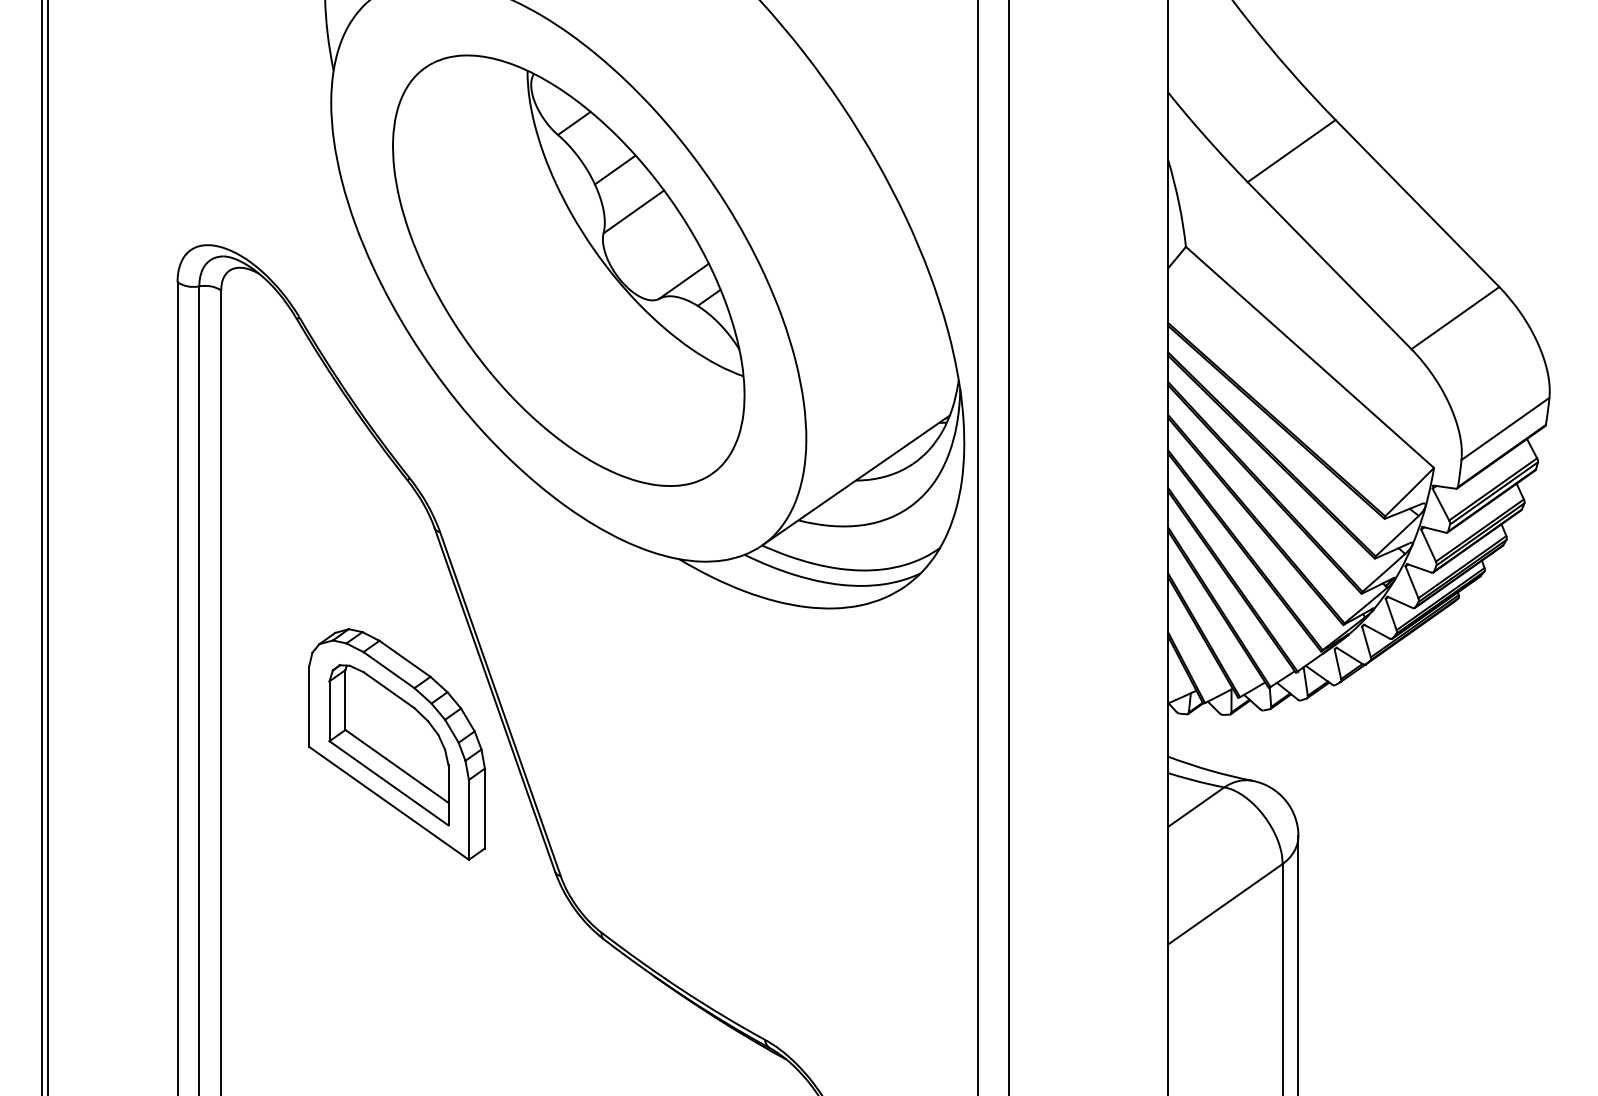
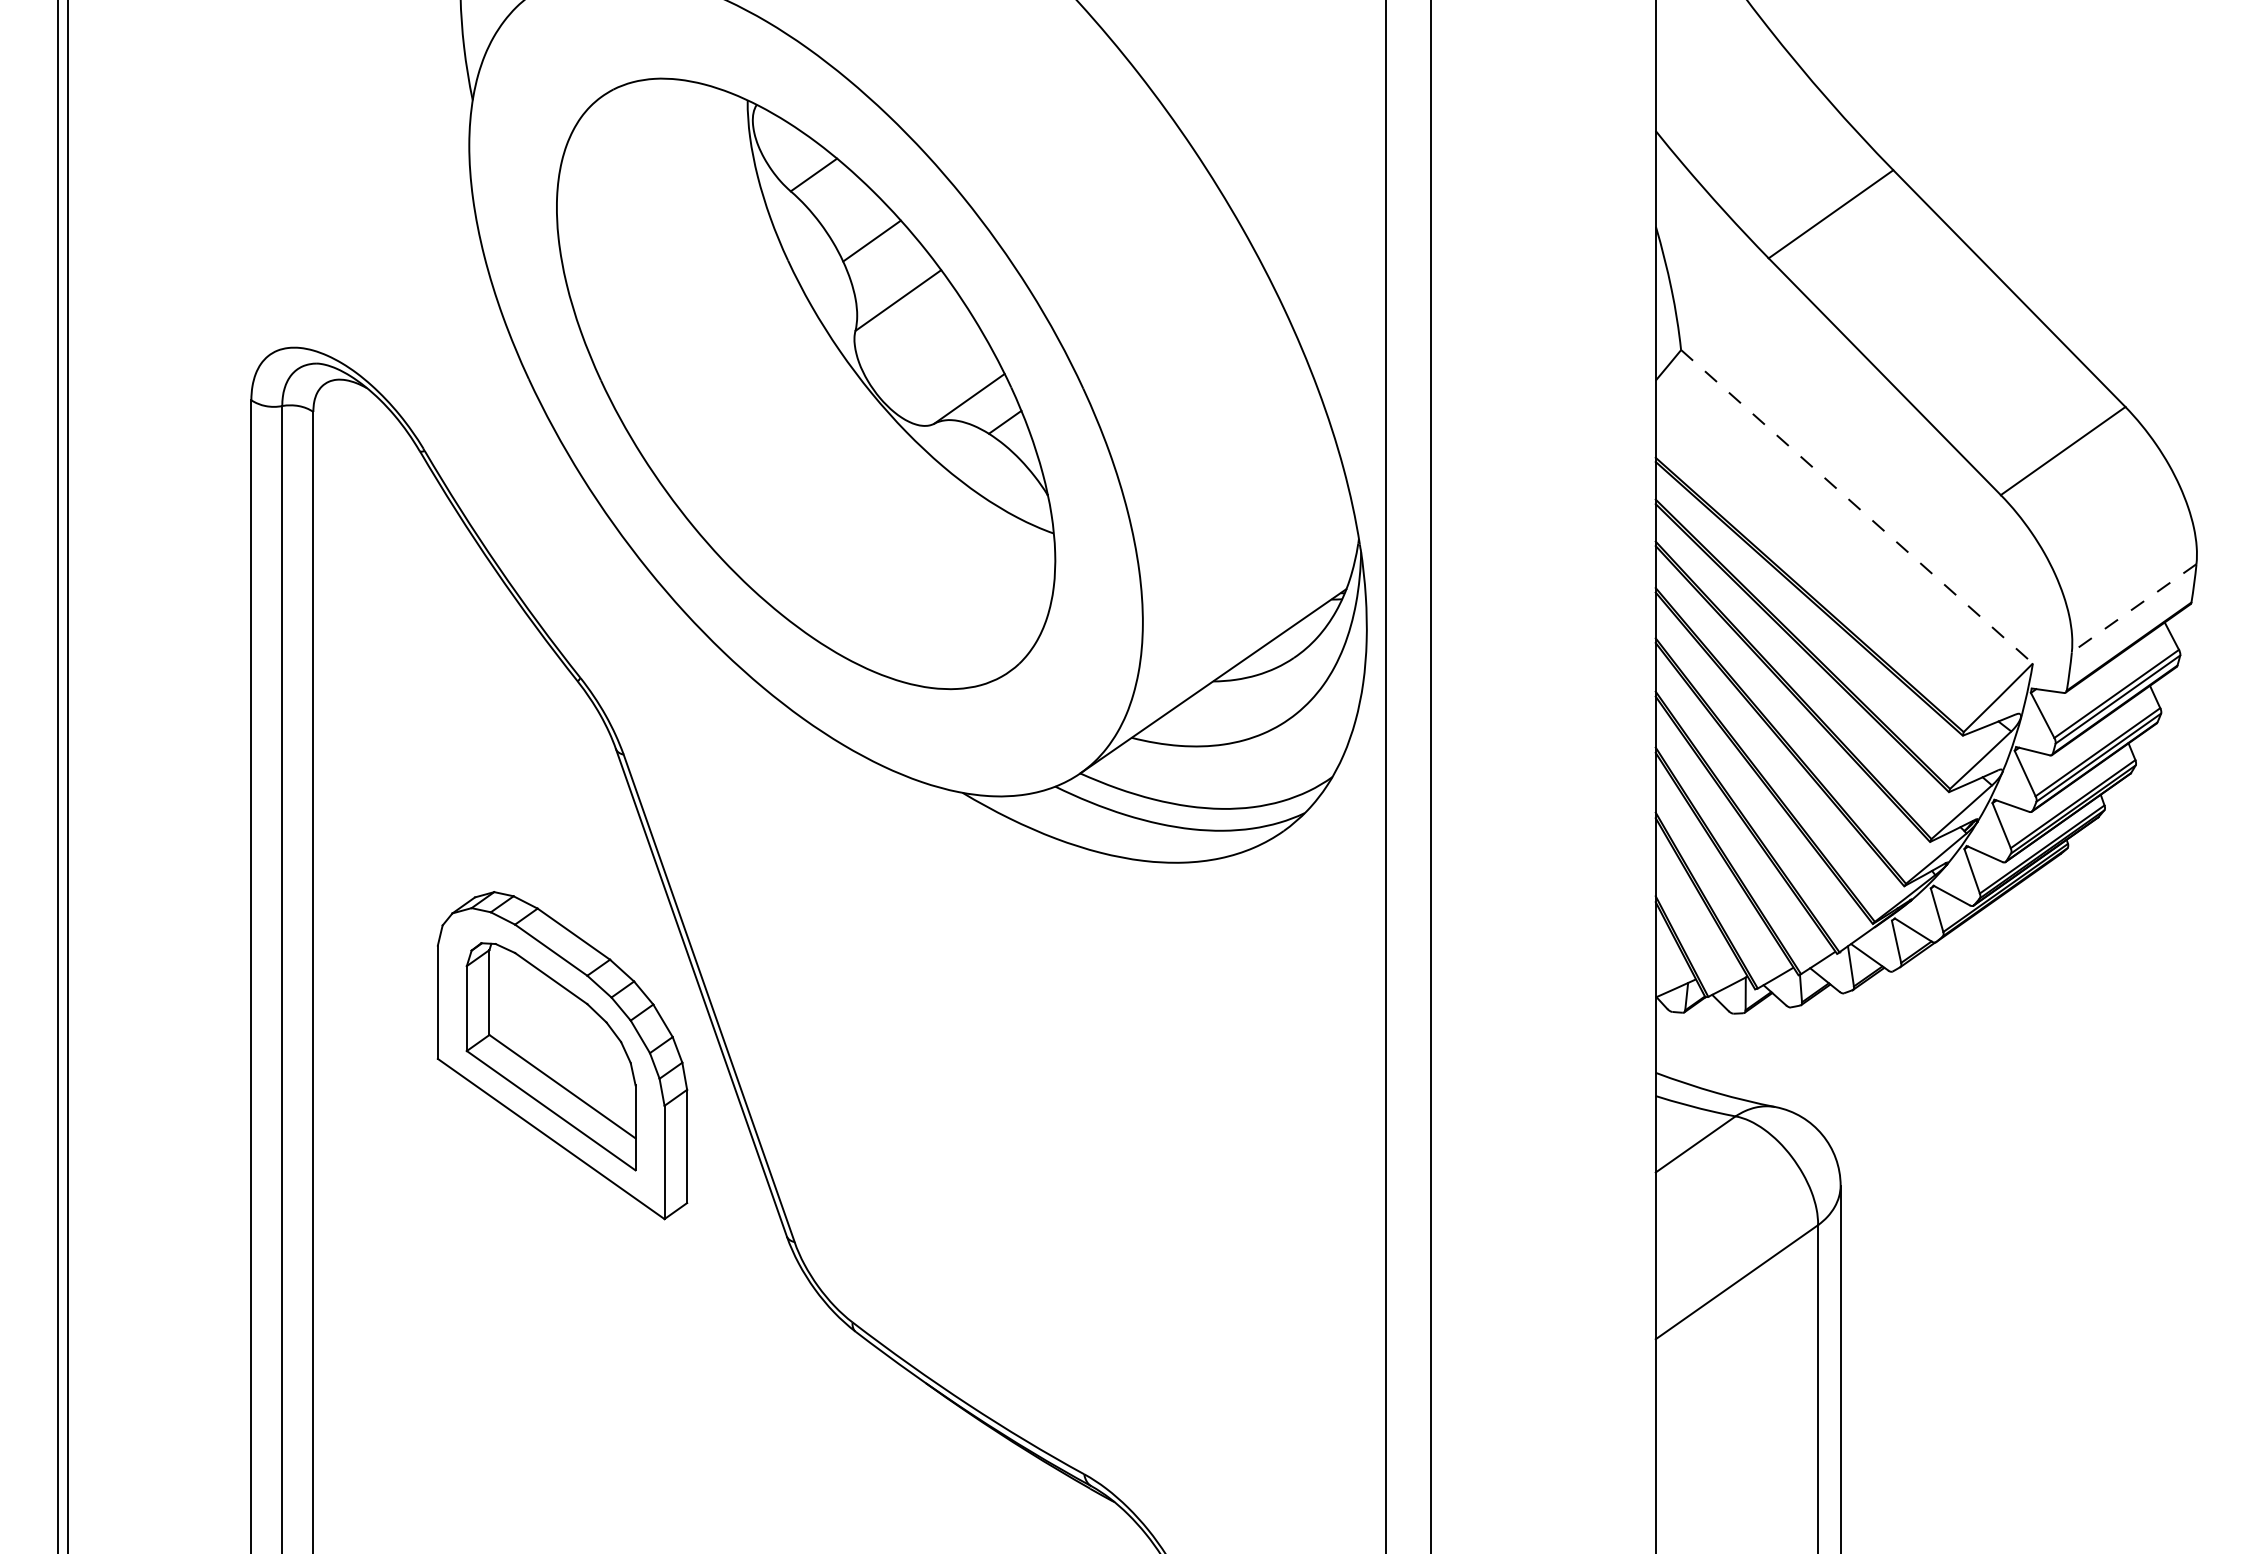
line: (1309, 357) -> (1856, 506), solid -> dashed
line: (1505, 429) -> (2133, 608), solid -> dashed

